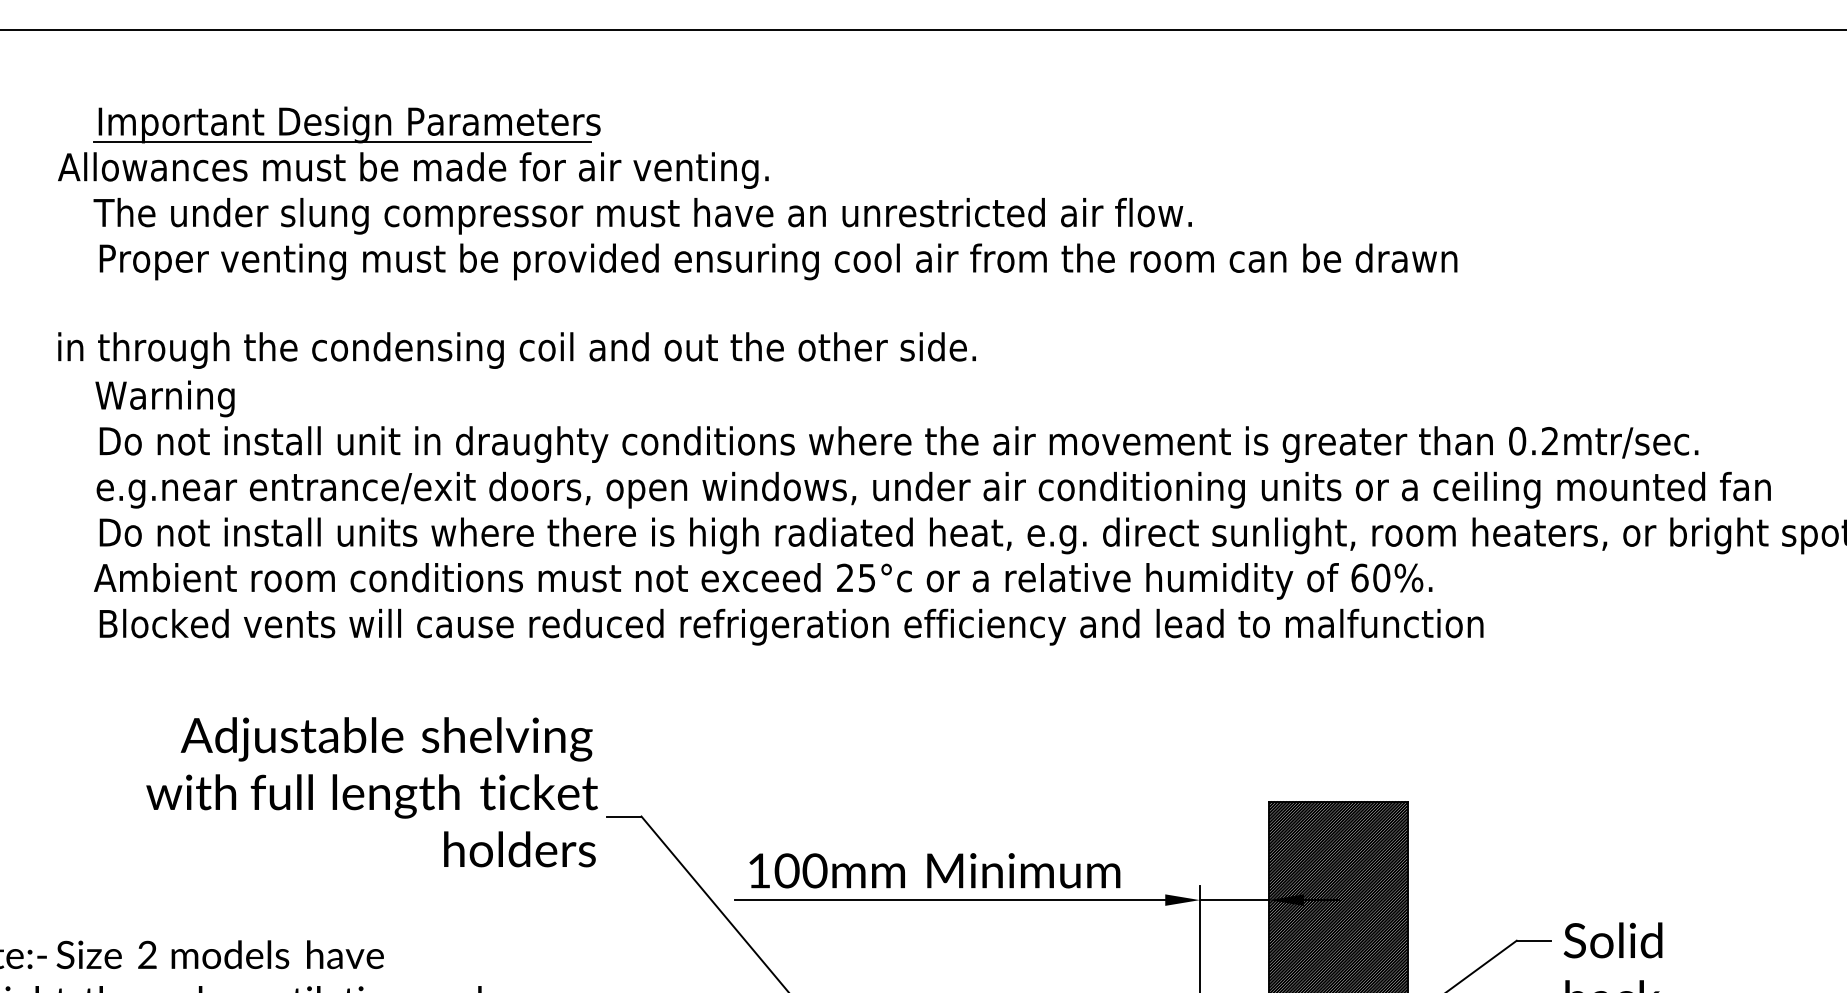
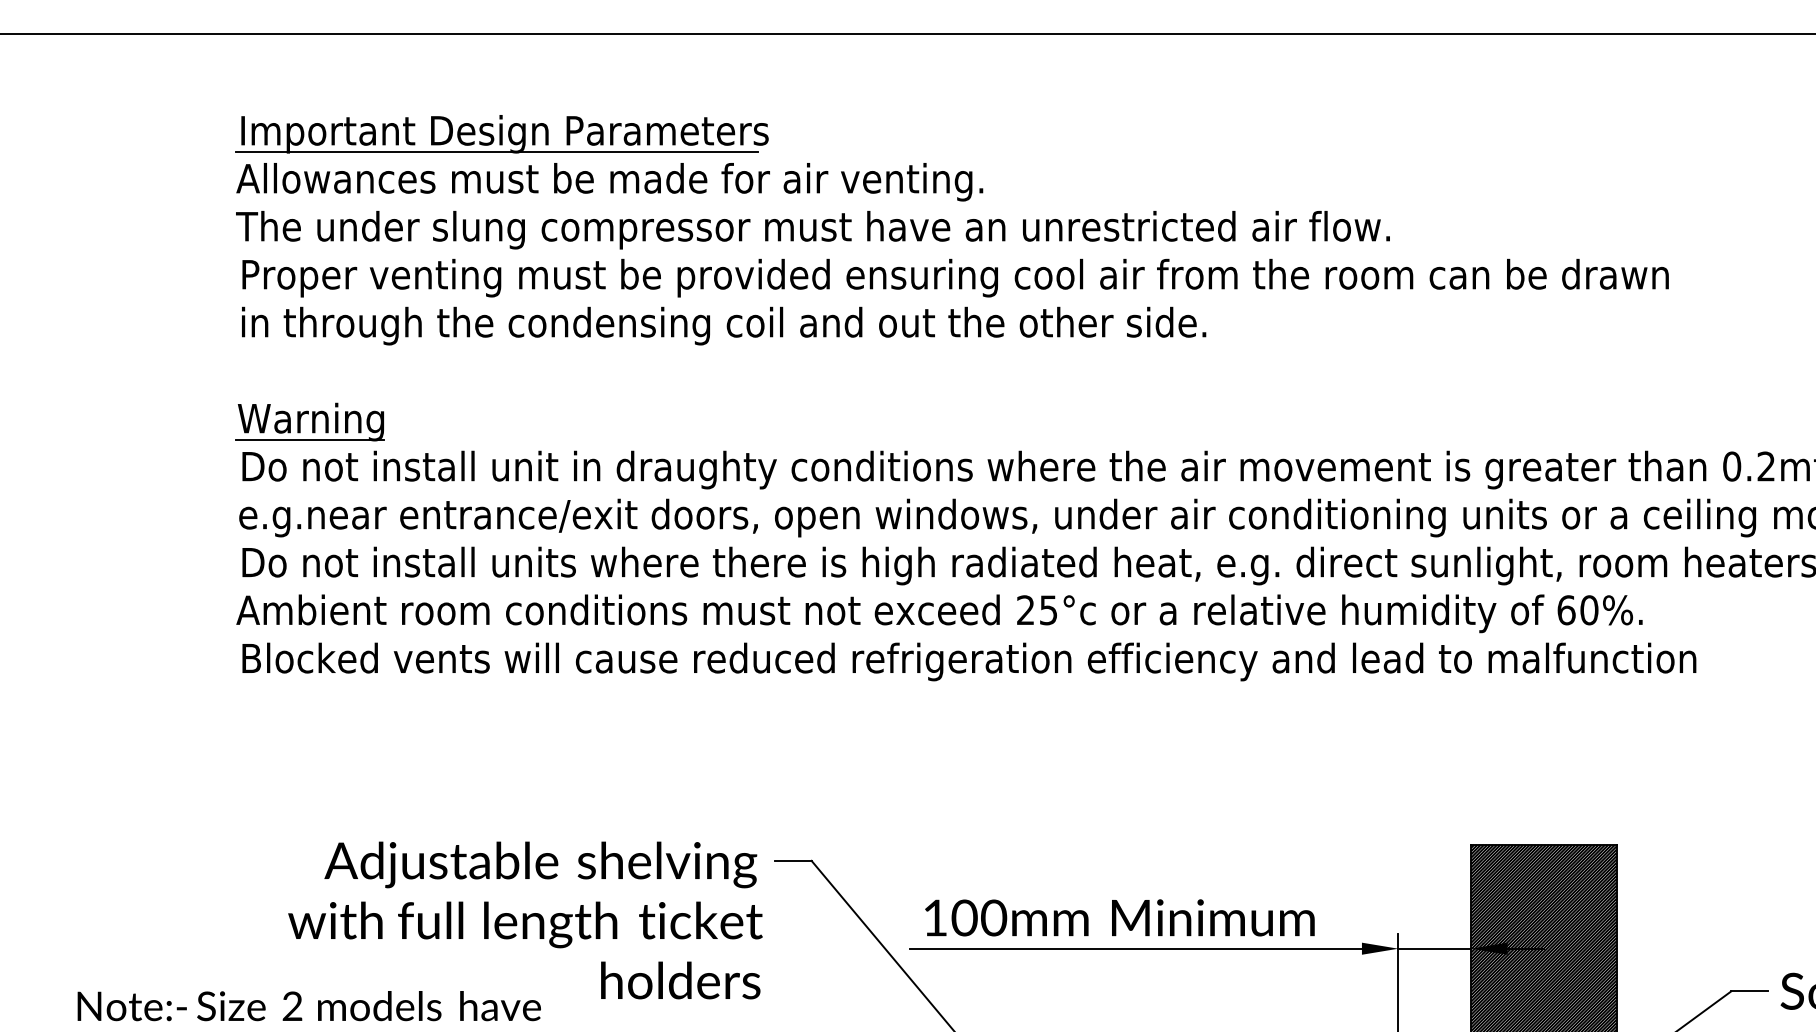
text: (413, 170) -> (609, 182), moved
text: (516, 350) -> (723, 326), moved
line: (163, 415) -> (309, 439), added
text: (371, 792) -> (524, 920), moved

